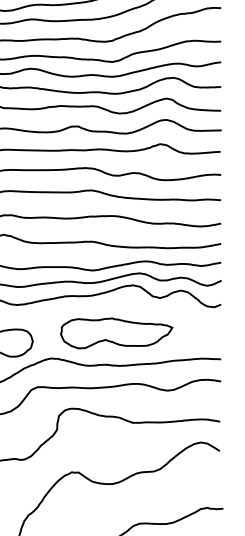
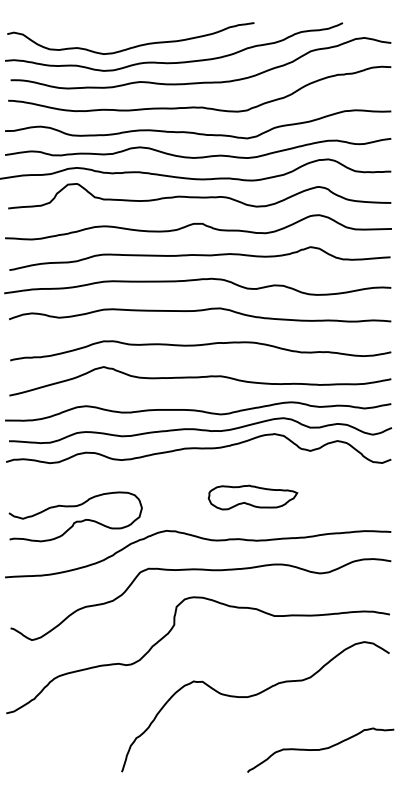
part: (116, 333) -> (252, 497), size x0.6

